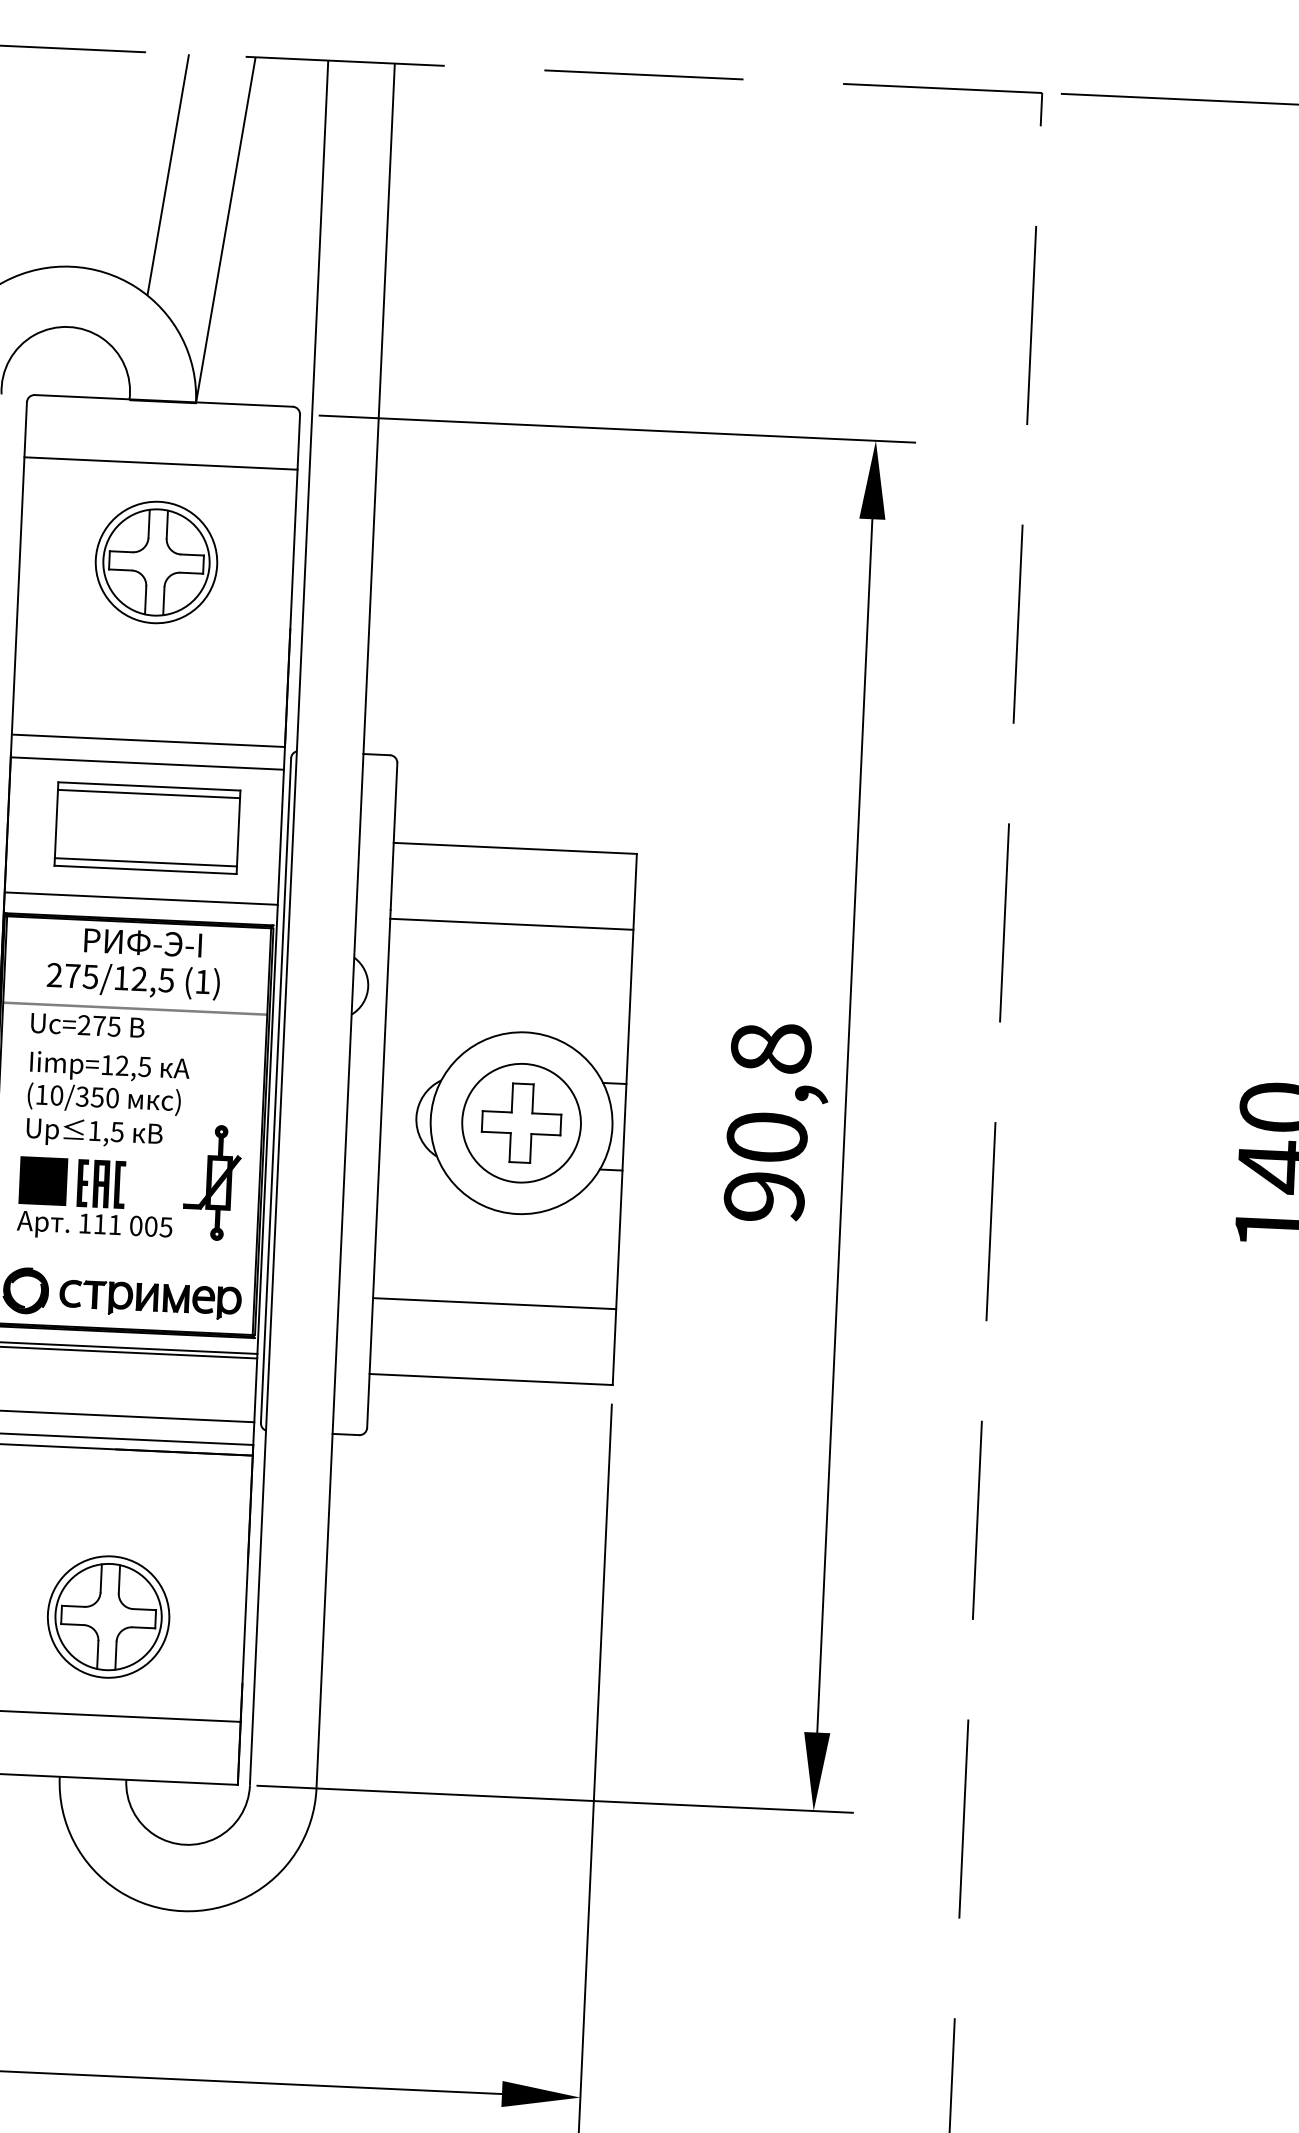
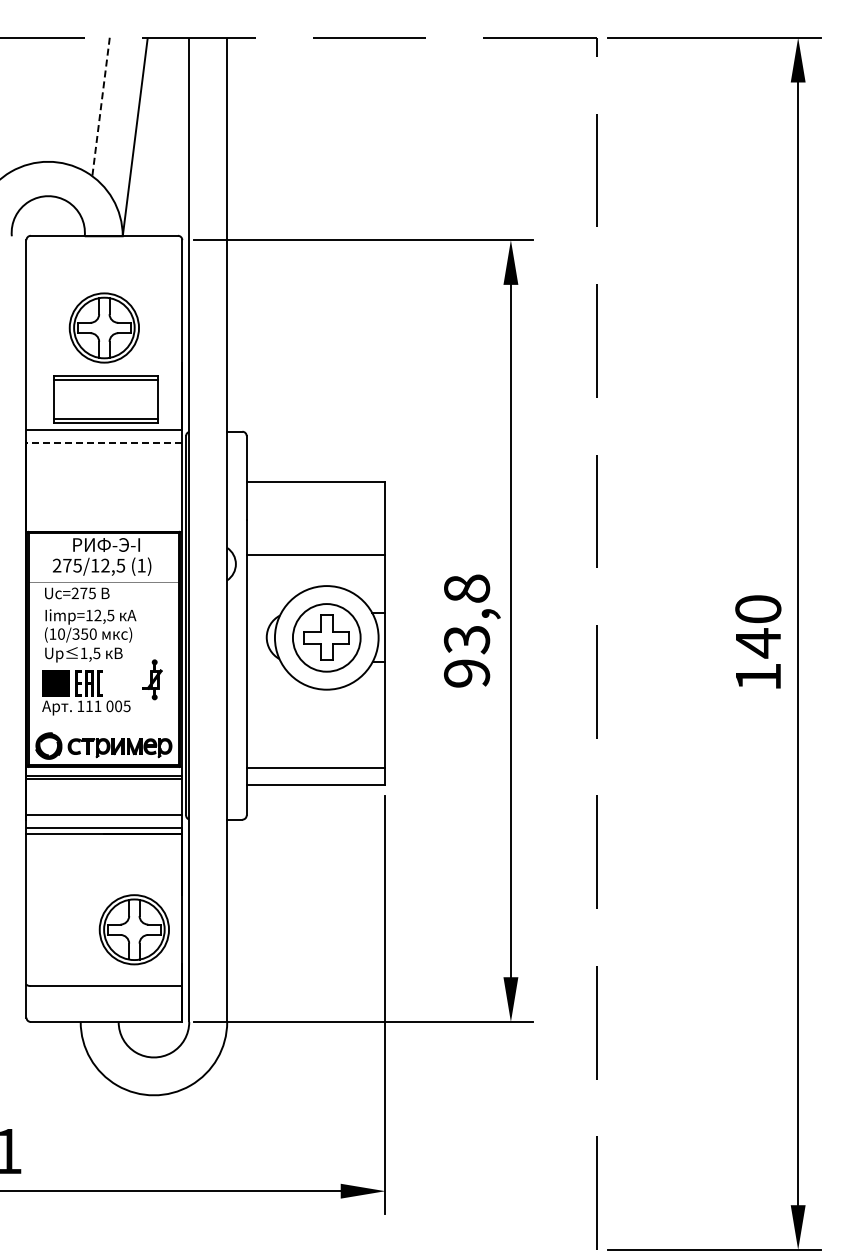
line: (169, 174) -> (101, 106), solid -> dashed
line: (161, 463) -> (104, 271), removed
line: (147, 763) -> (104, 442), solid -> dashed
part: (146, 828) -> (105, 399), moved
line: (141, 898) -> (104, 519), removed
line: (510, 923) -> (315, 554), moved
text: (768, 1137) -> (467, 639), 90,8 -> 93,8
part: (212, 1182) -> (152, 679), size x0.6
line: (493, 1303) -> (315, 768), moved
part: (107, 1616) -> (133, 929), moved

